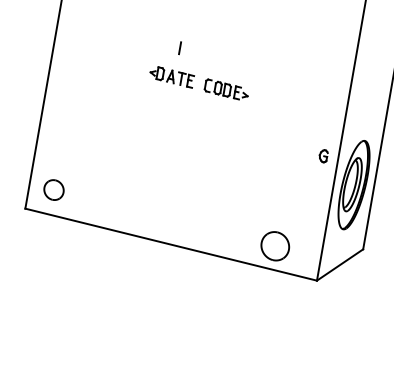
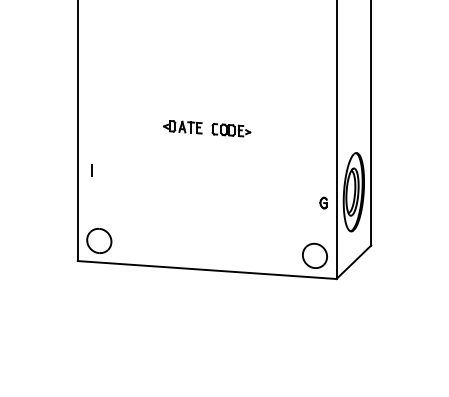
line: (180, 48) -> (91, 170), moved
part: (323, 155) -> (323, 202), moved
part: (54, 189) -> (99, 240), size x1.43
part: (274, 245) -> (314, 255), moved

